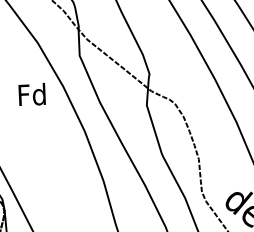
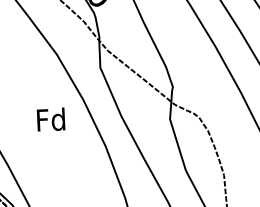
text: (31, 93) -> (50, 118), moved

